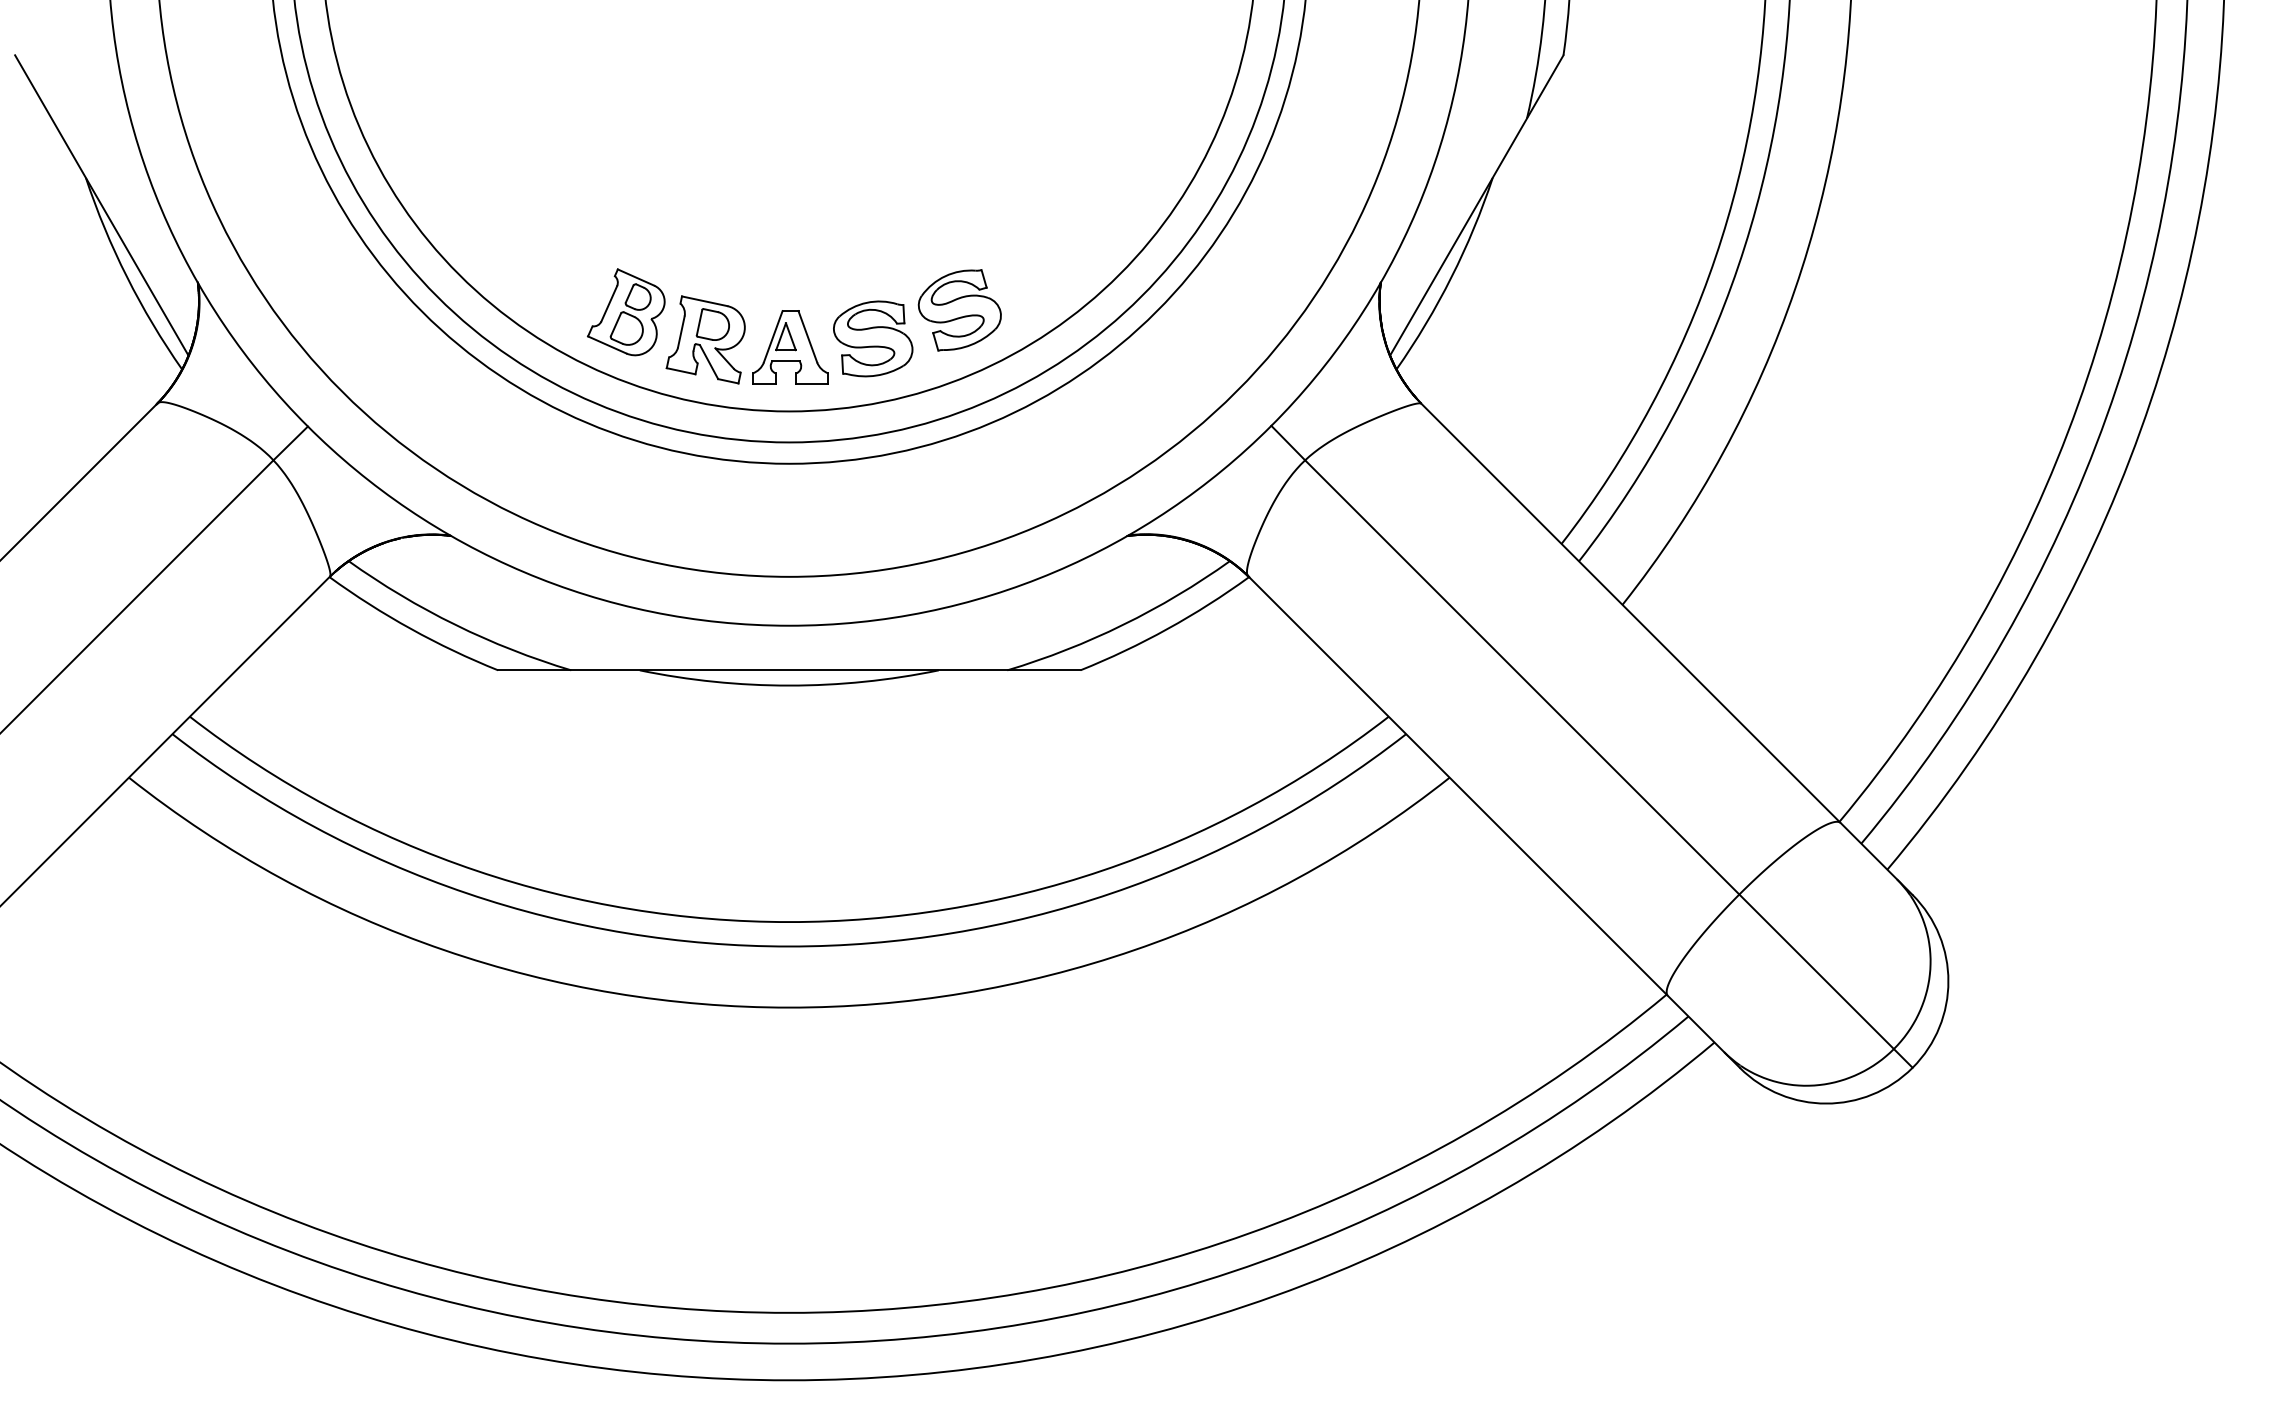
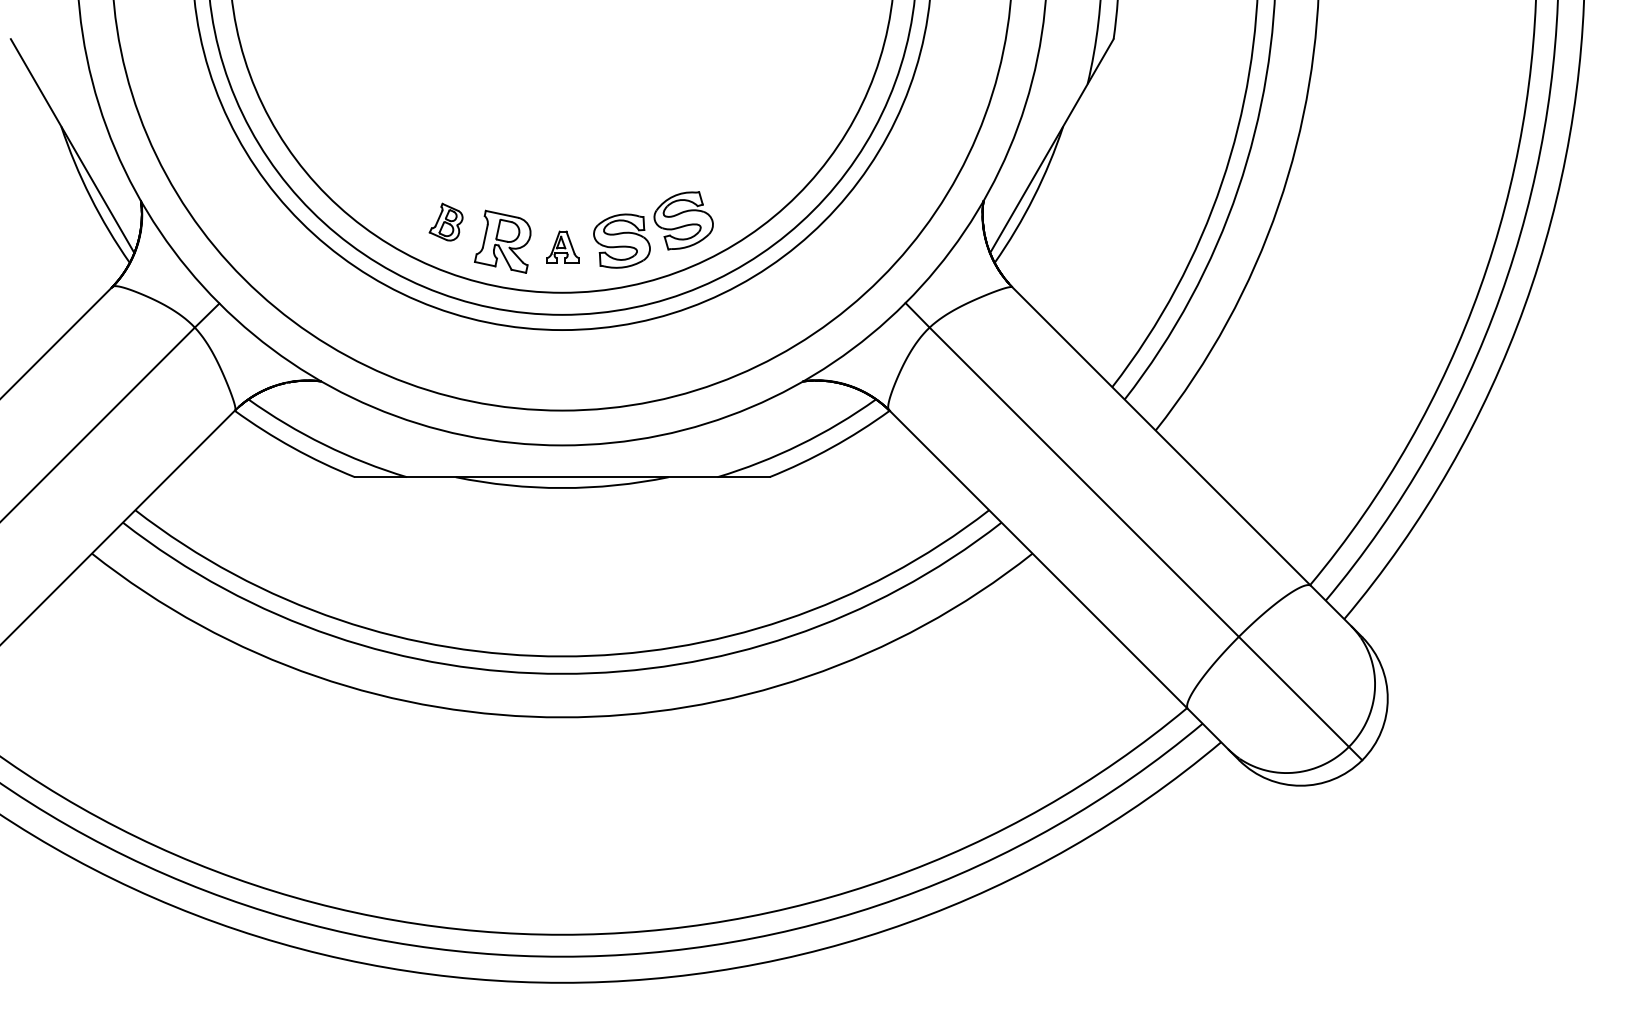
part: (626, 312) -> (446, 222), size x0.6
part: (790, 347) -> (563, 247), size x0.6

